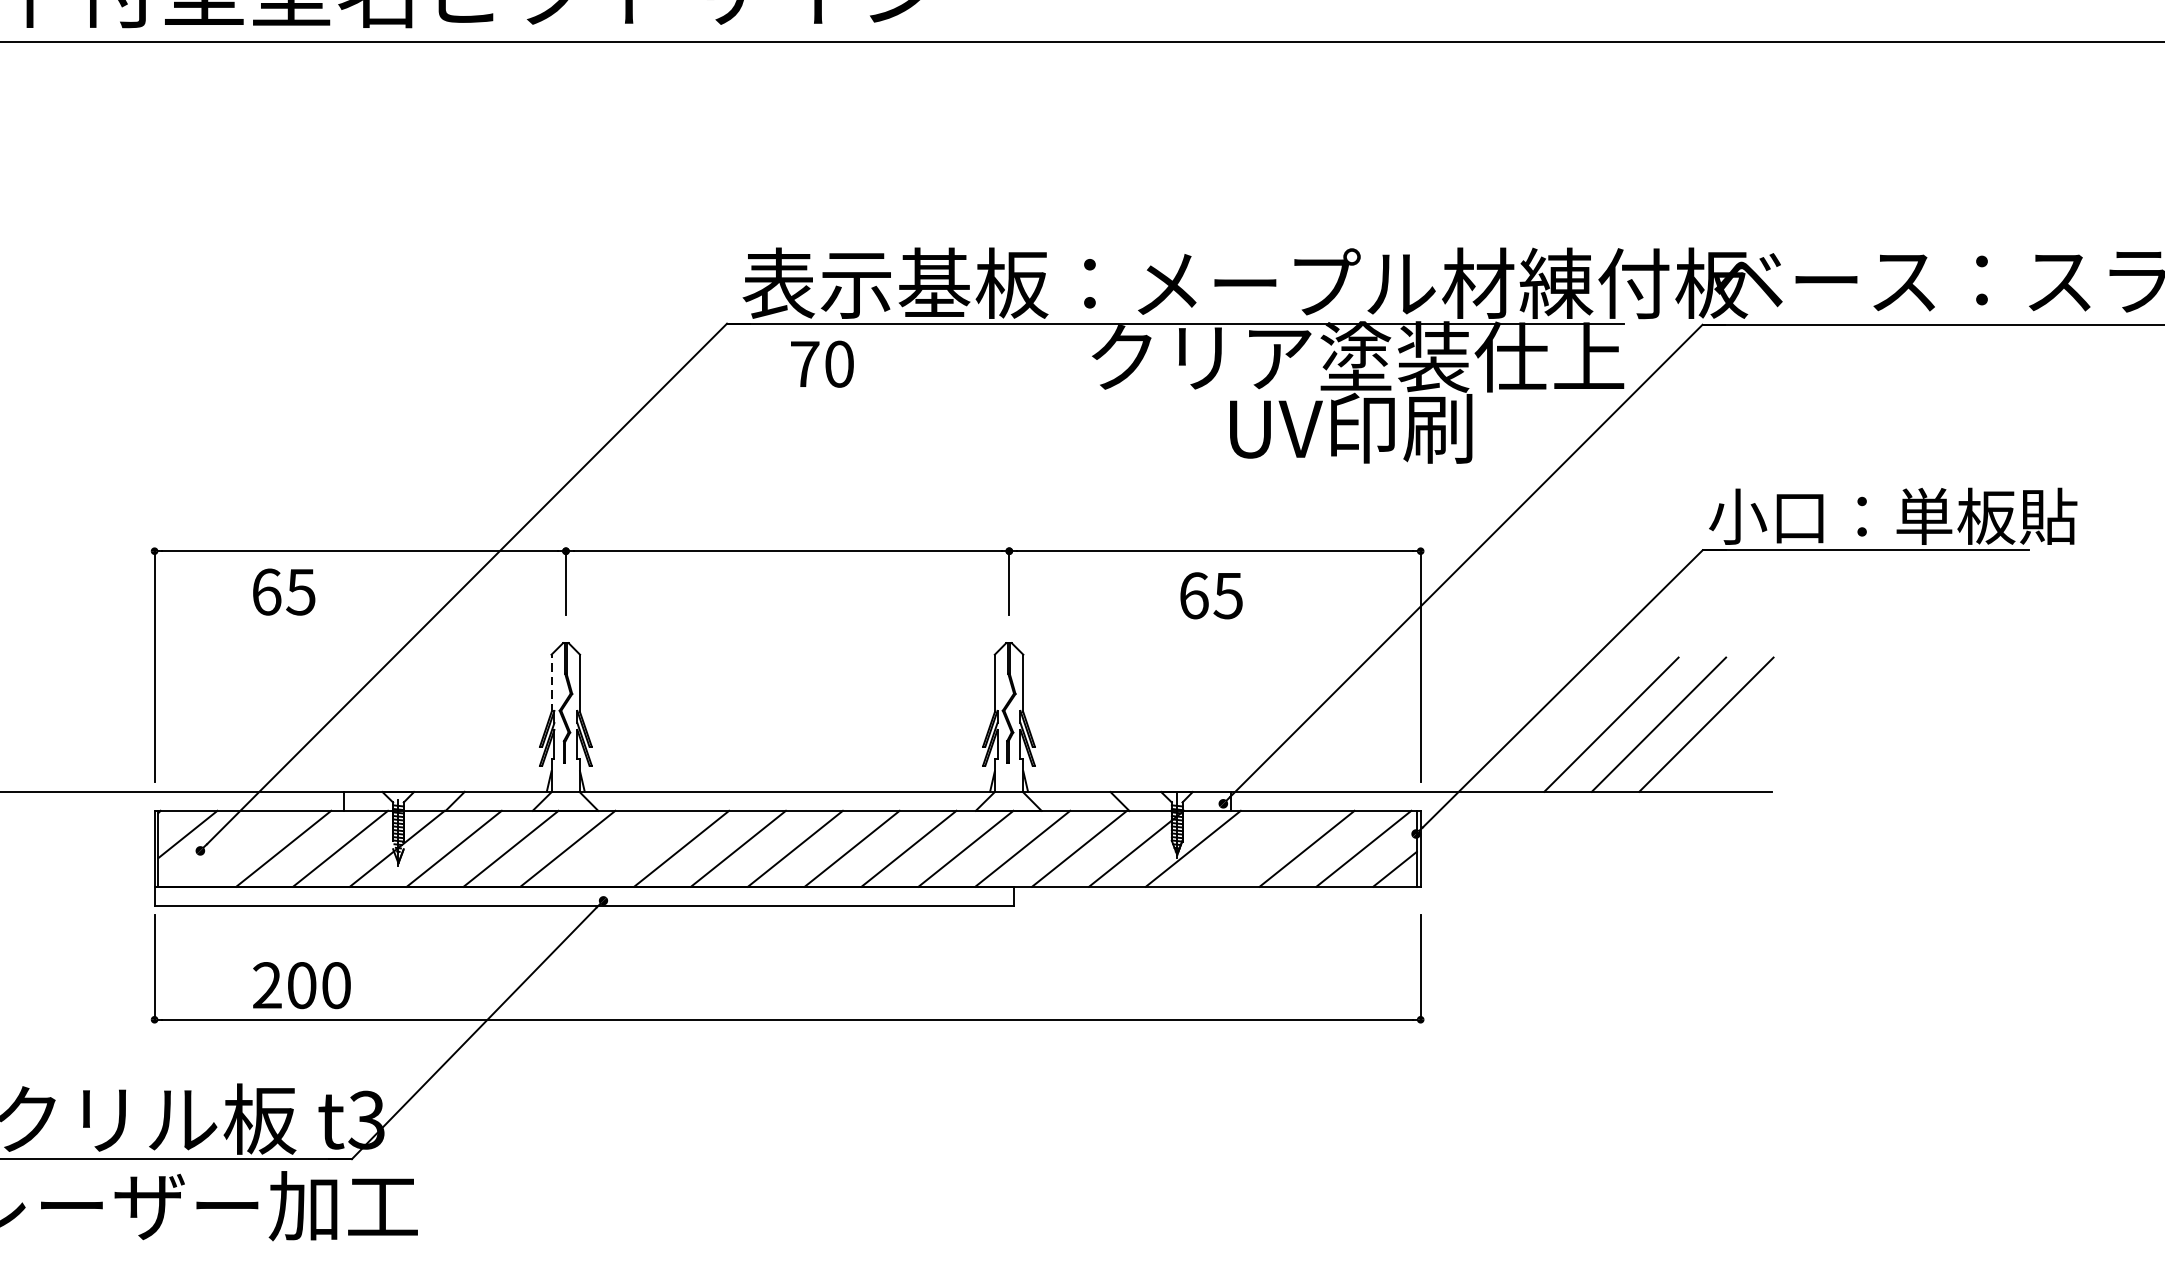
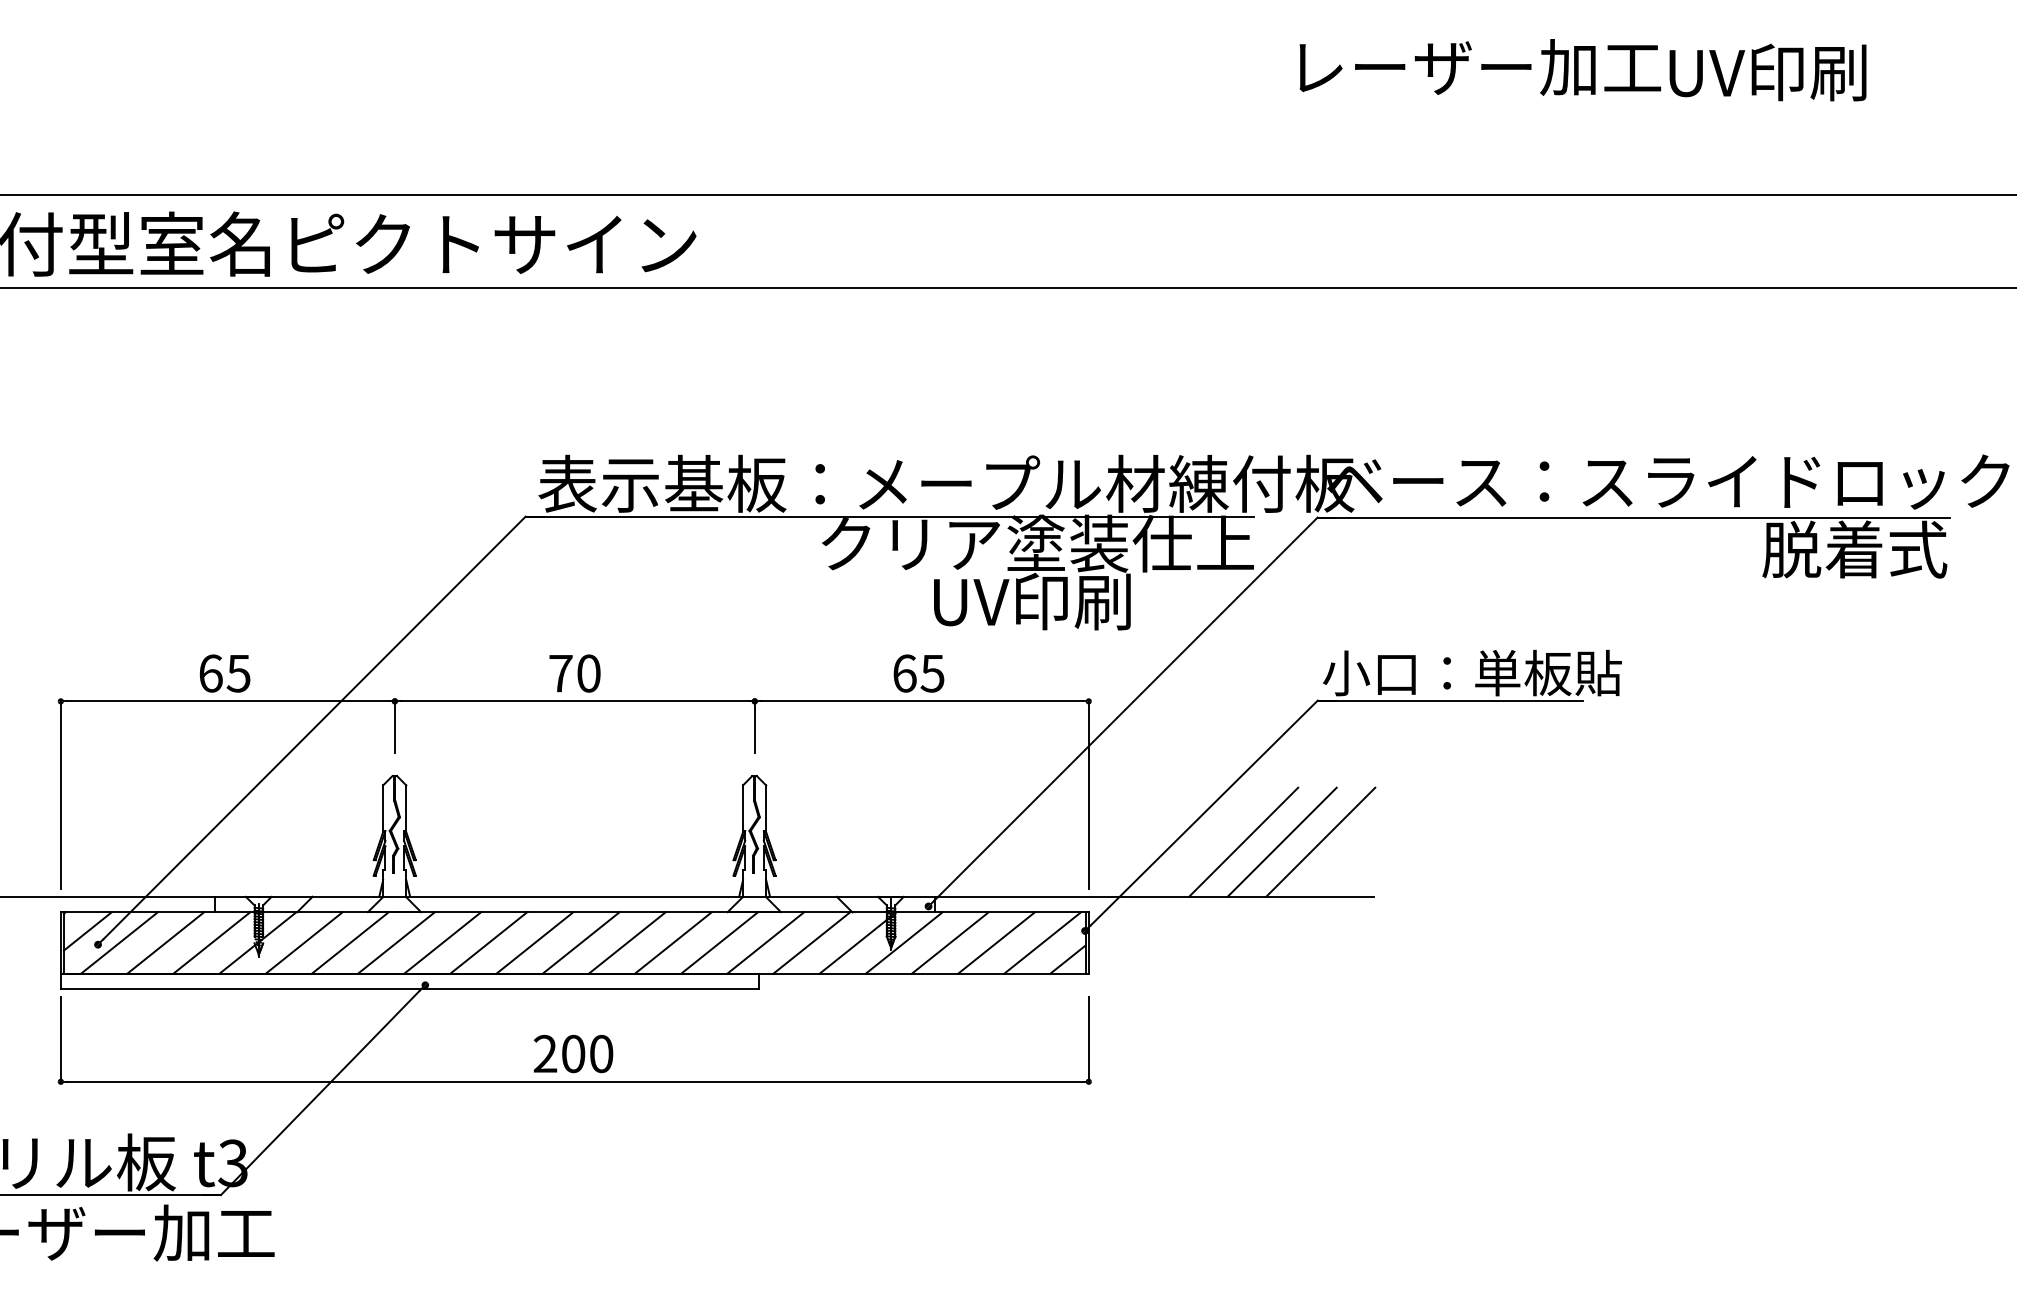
text: (821, 364) -> (574, 673), moved
text: (283, 592) -> (224, 673), moved
text: (1210, 595) -> (918, 673), moved
line: (551, 683) -> (383, 808), dashed -> solid
line: (226, 848) -> (119, 942), added
line: (624, 848) -> (442, 942), added
line: (1249, 848) -> (949, 942), added
text: (301, 986) -> (573, 1054), moved

